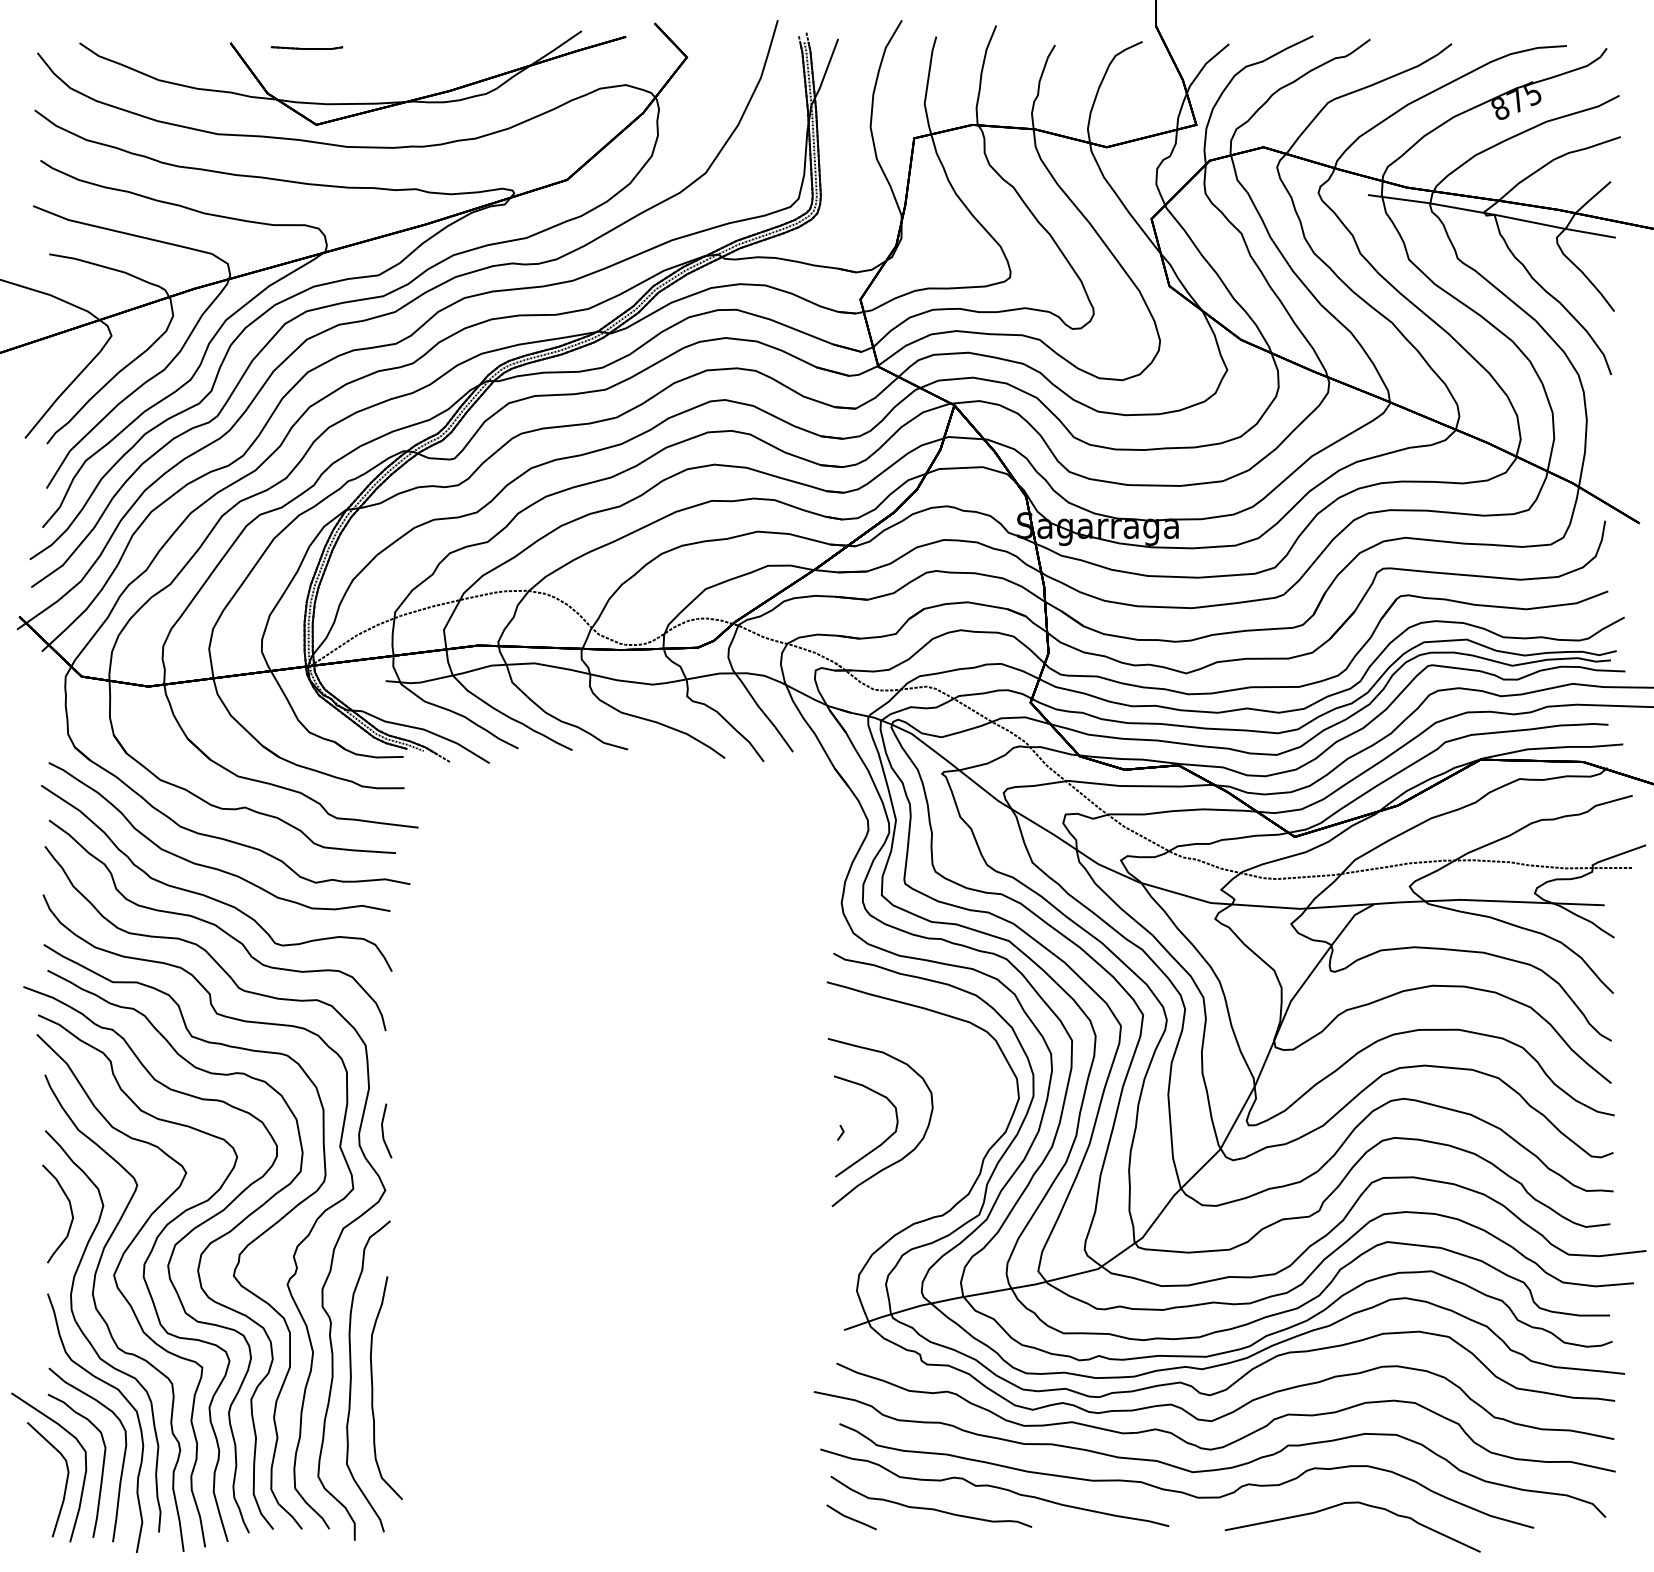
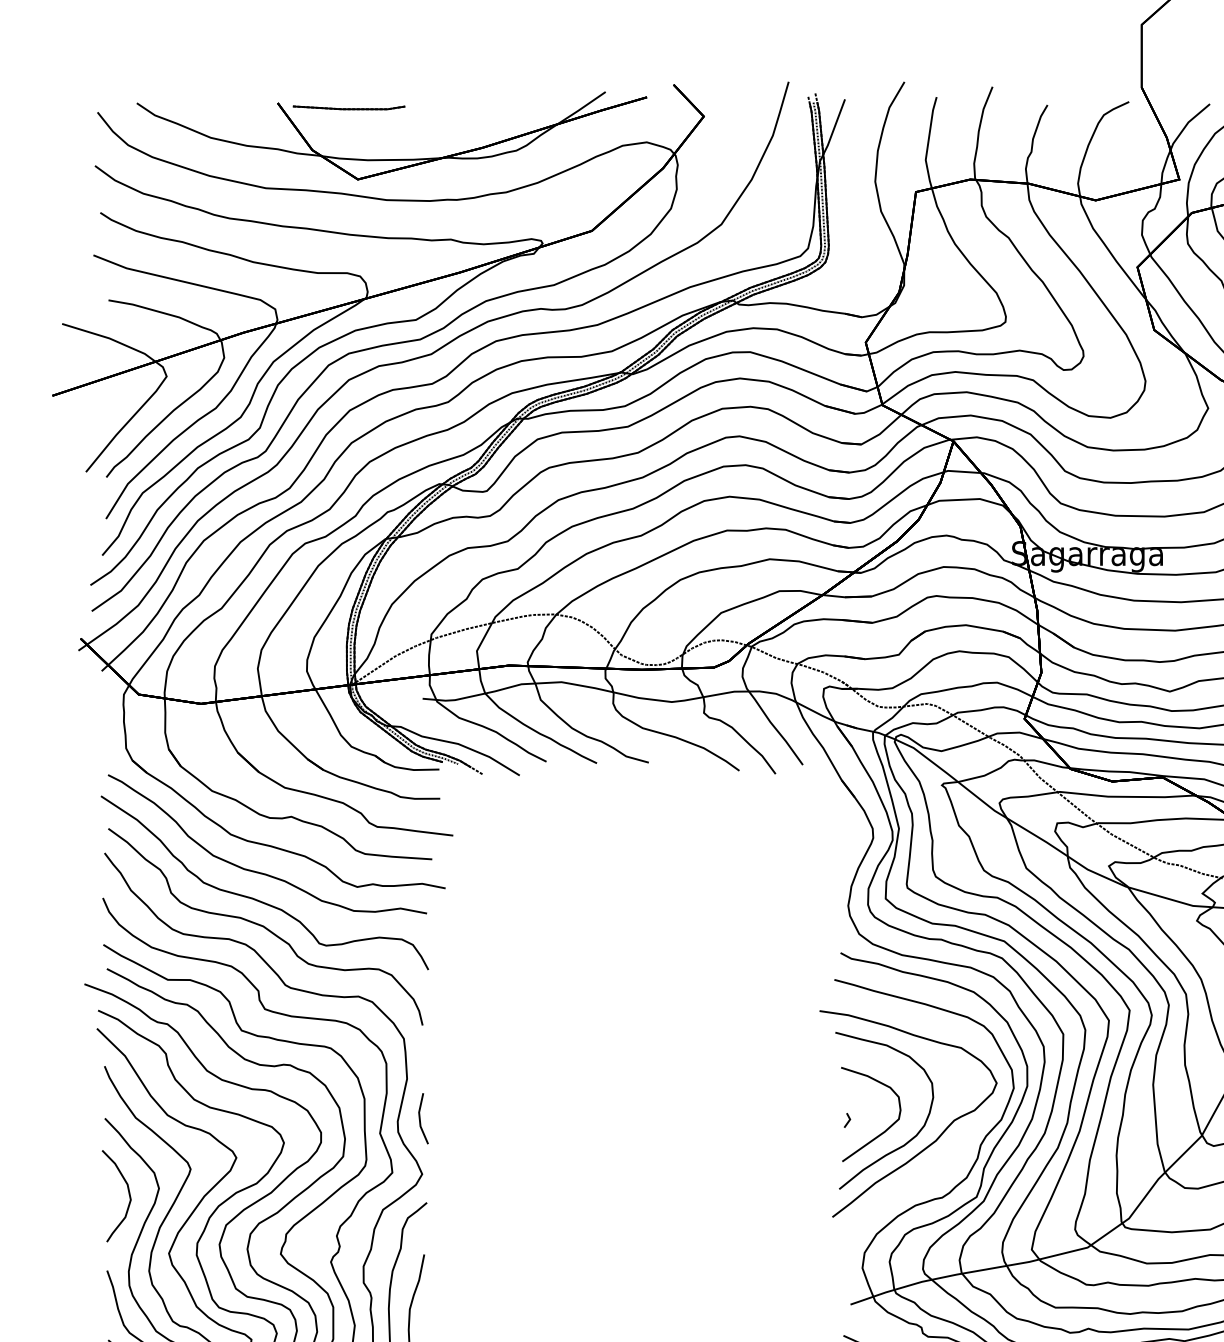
part: (306, 47) -> (348, 107), size x1.67
curve: (928, 1158) -> (929, 1144), added

